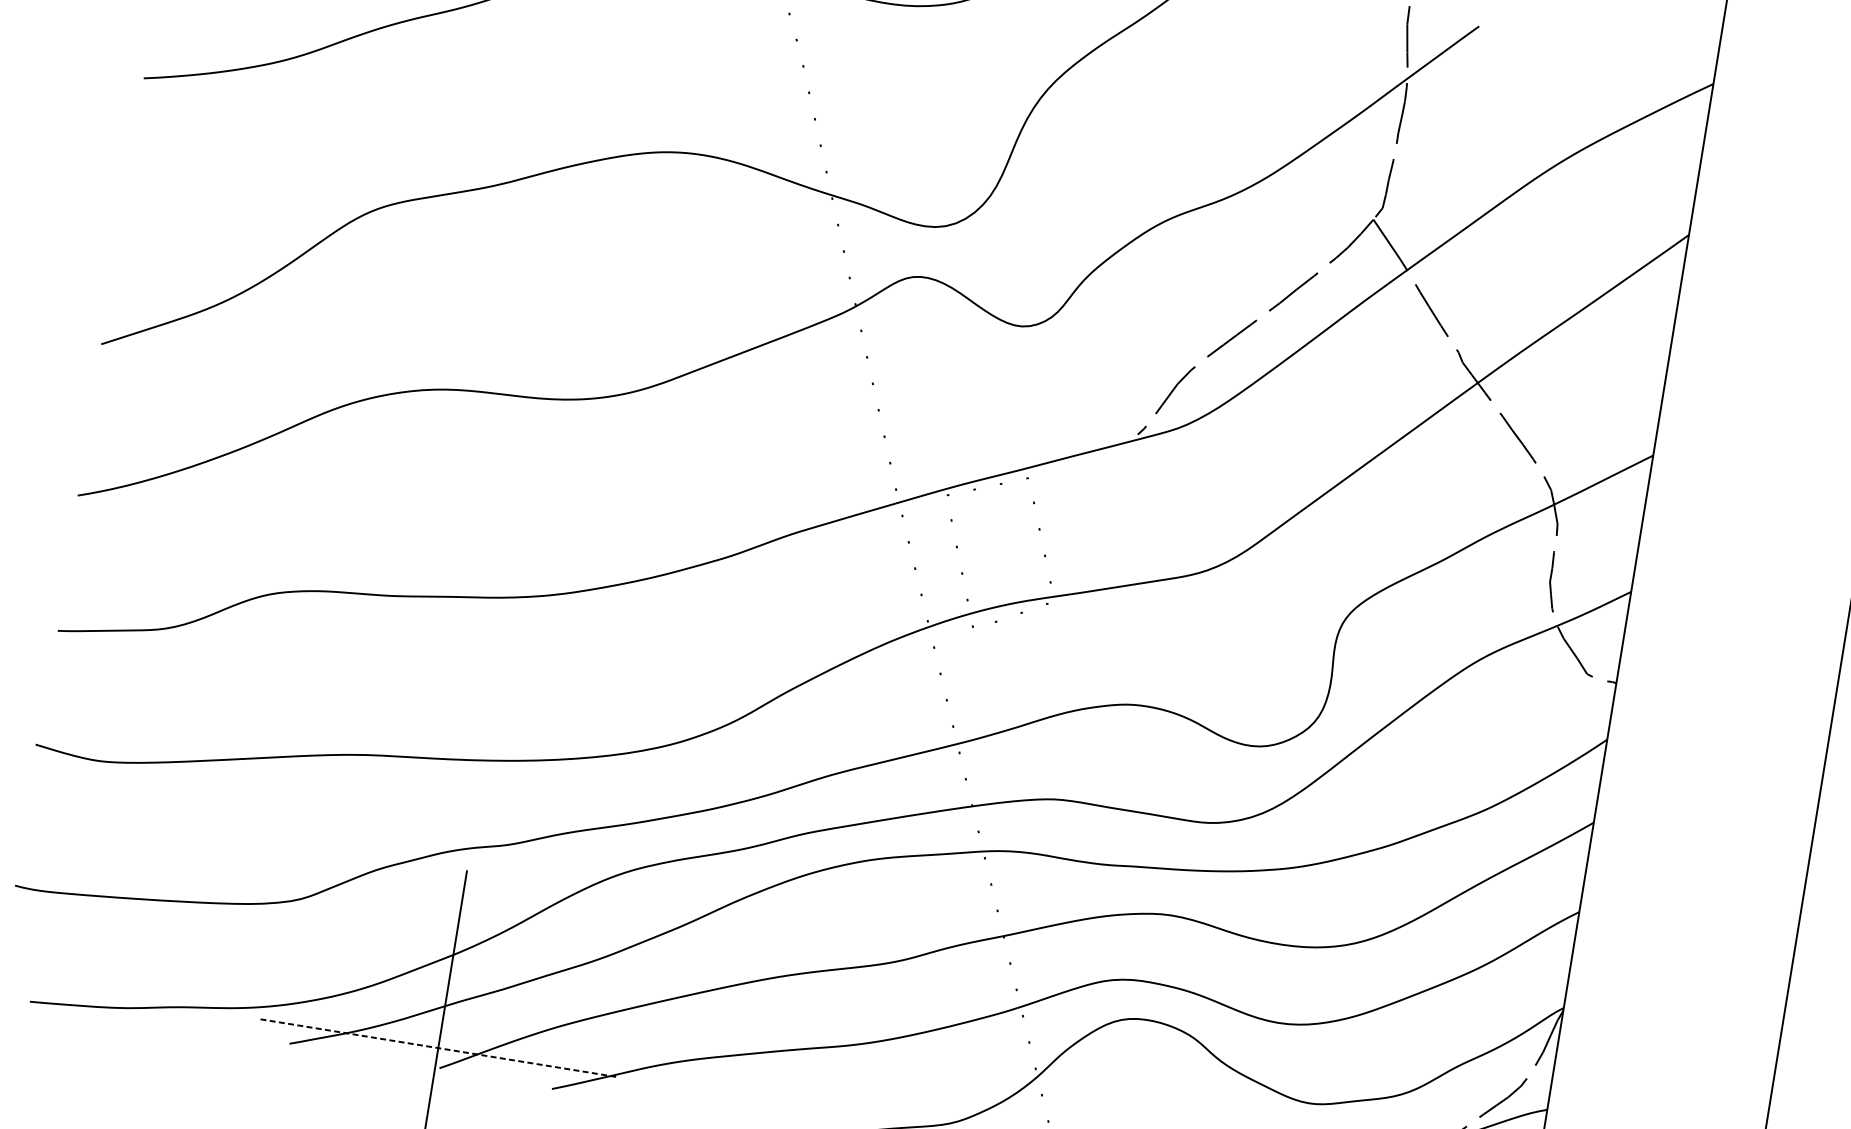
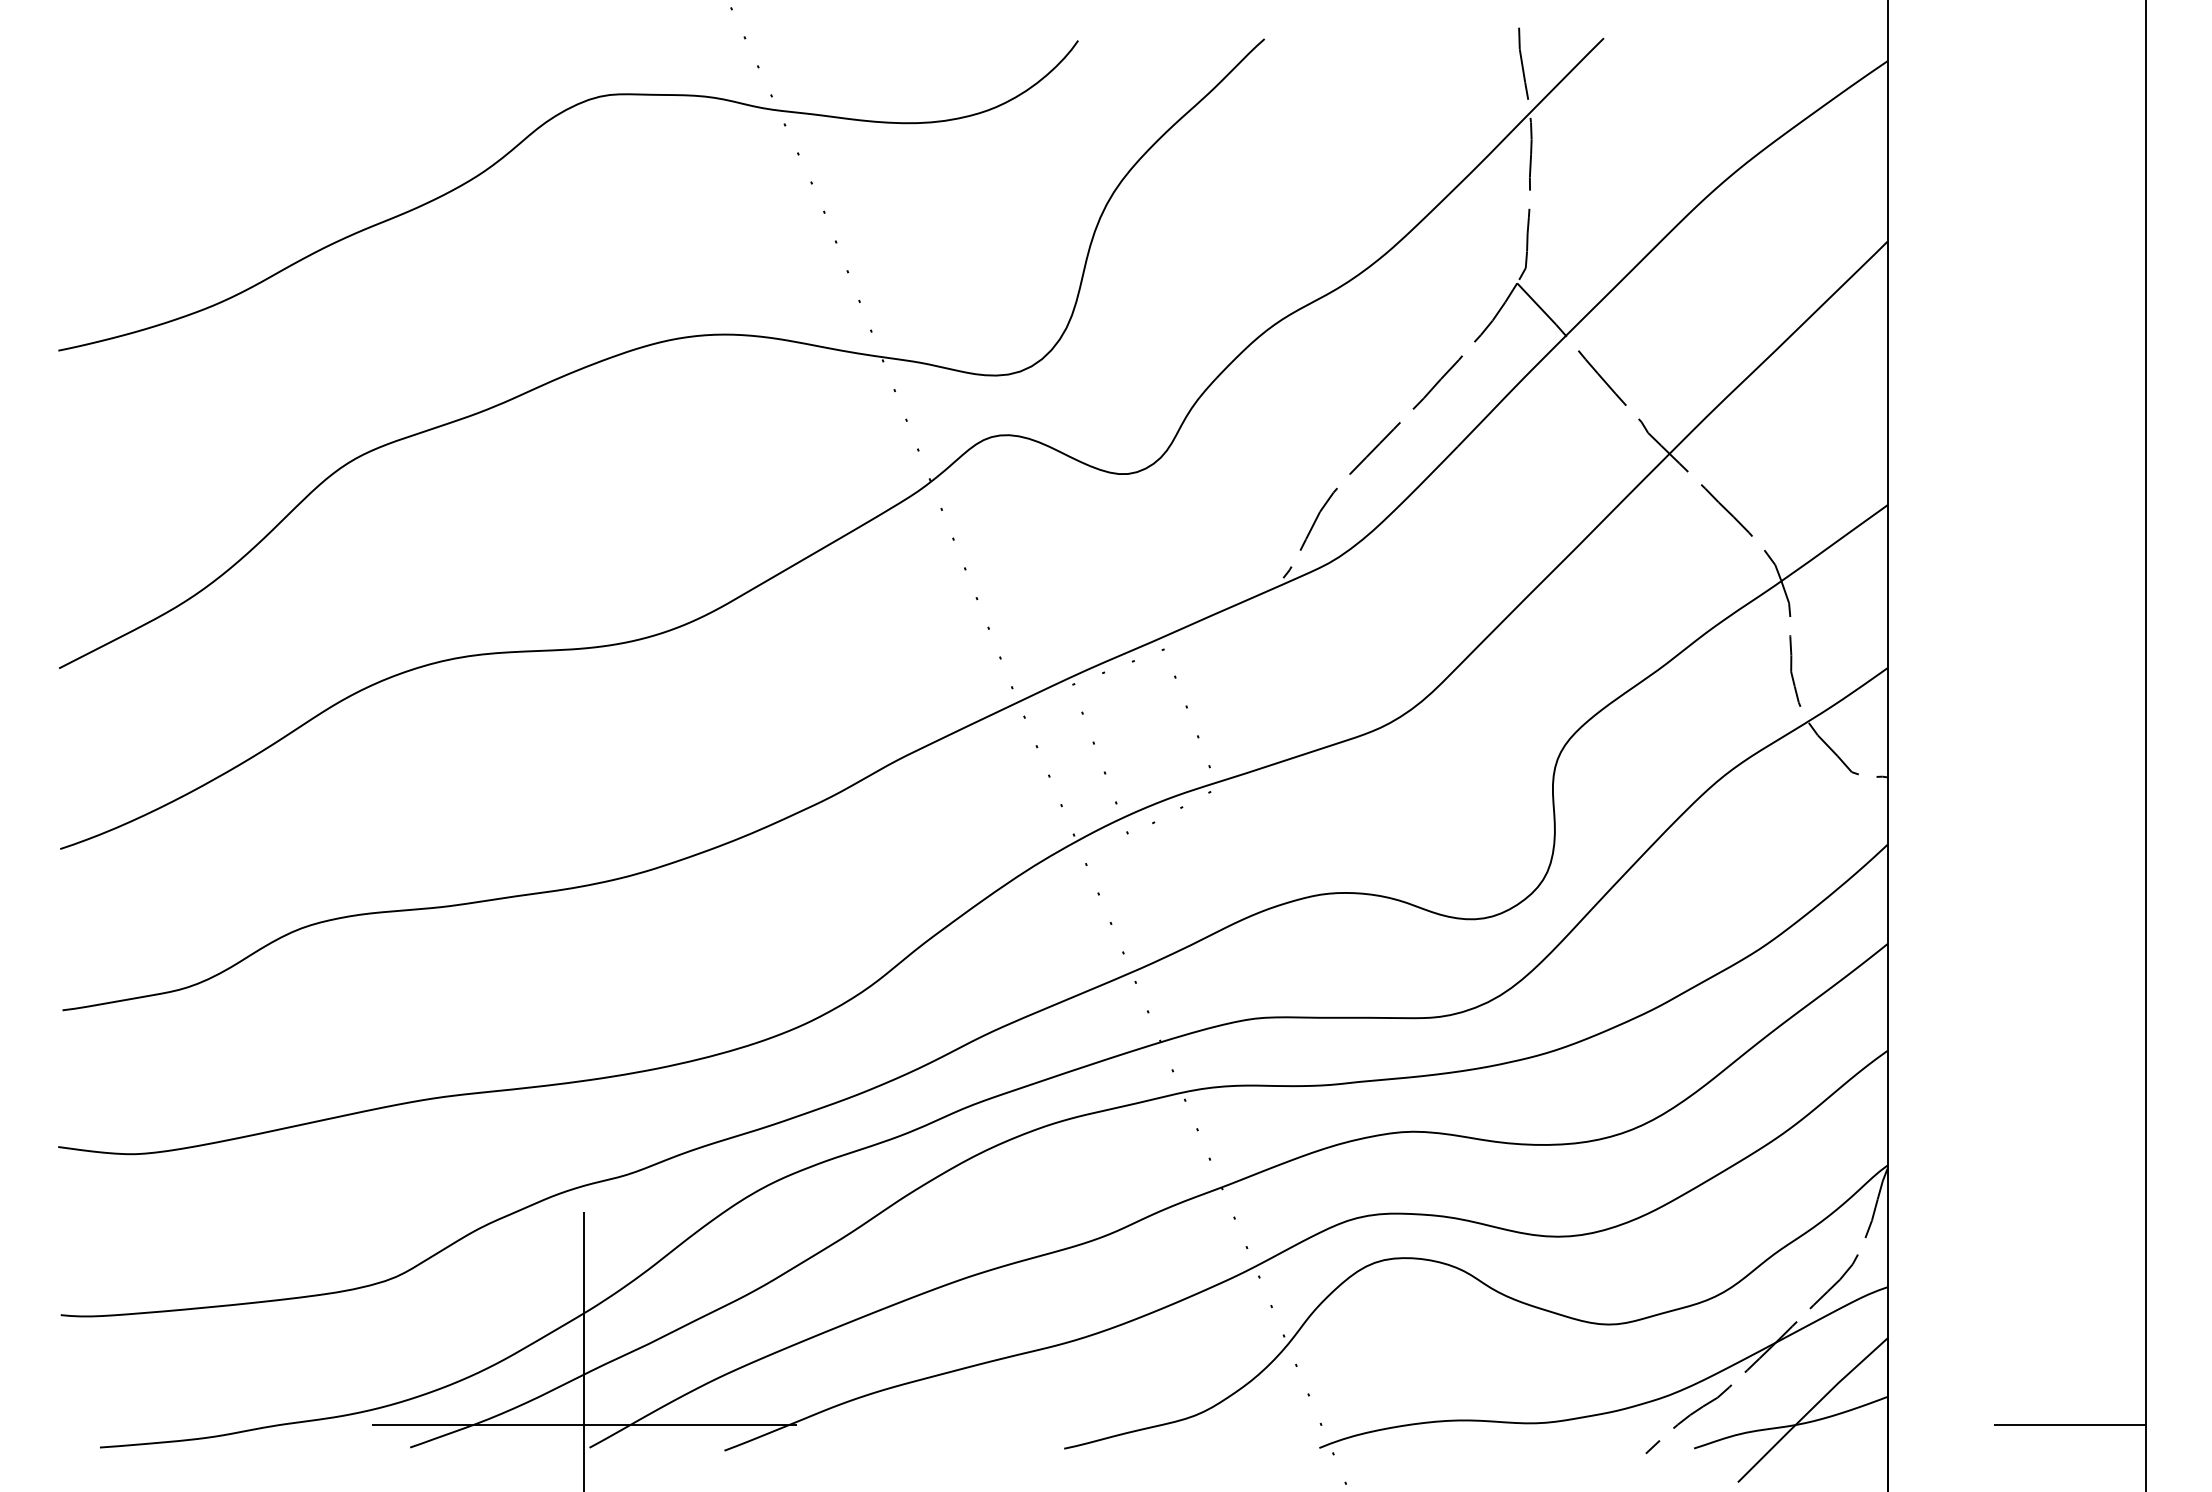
line: (438, 1048) -> (584, 1424), dashed -> solid

